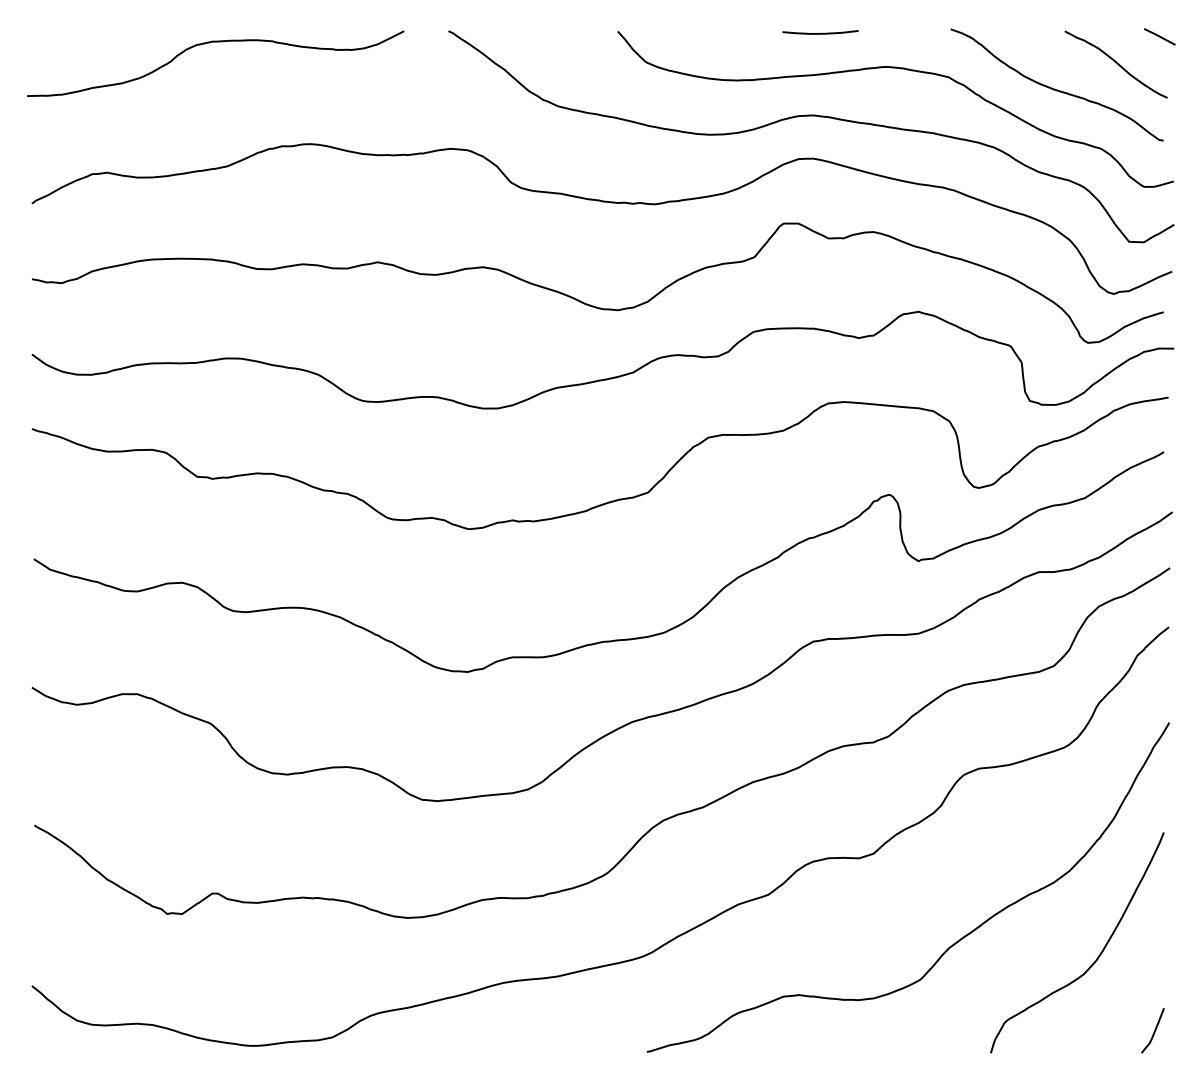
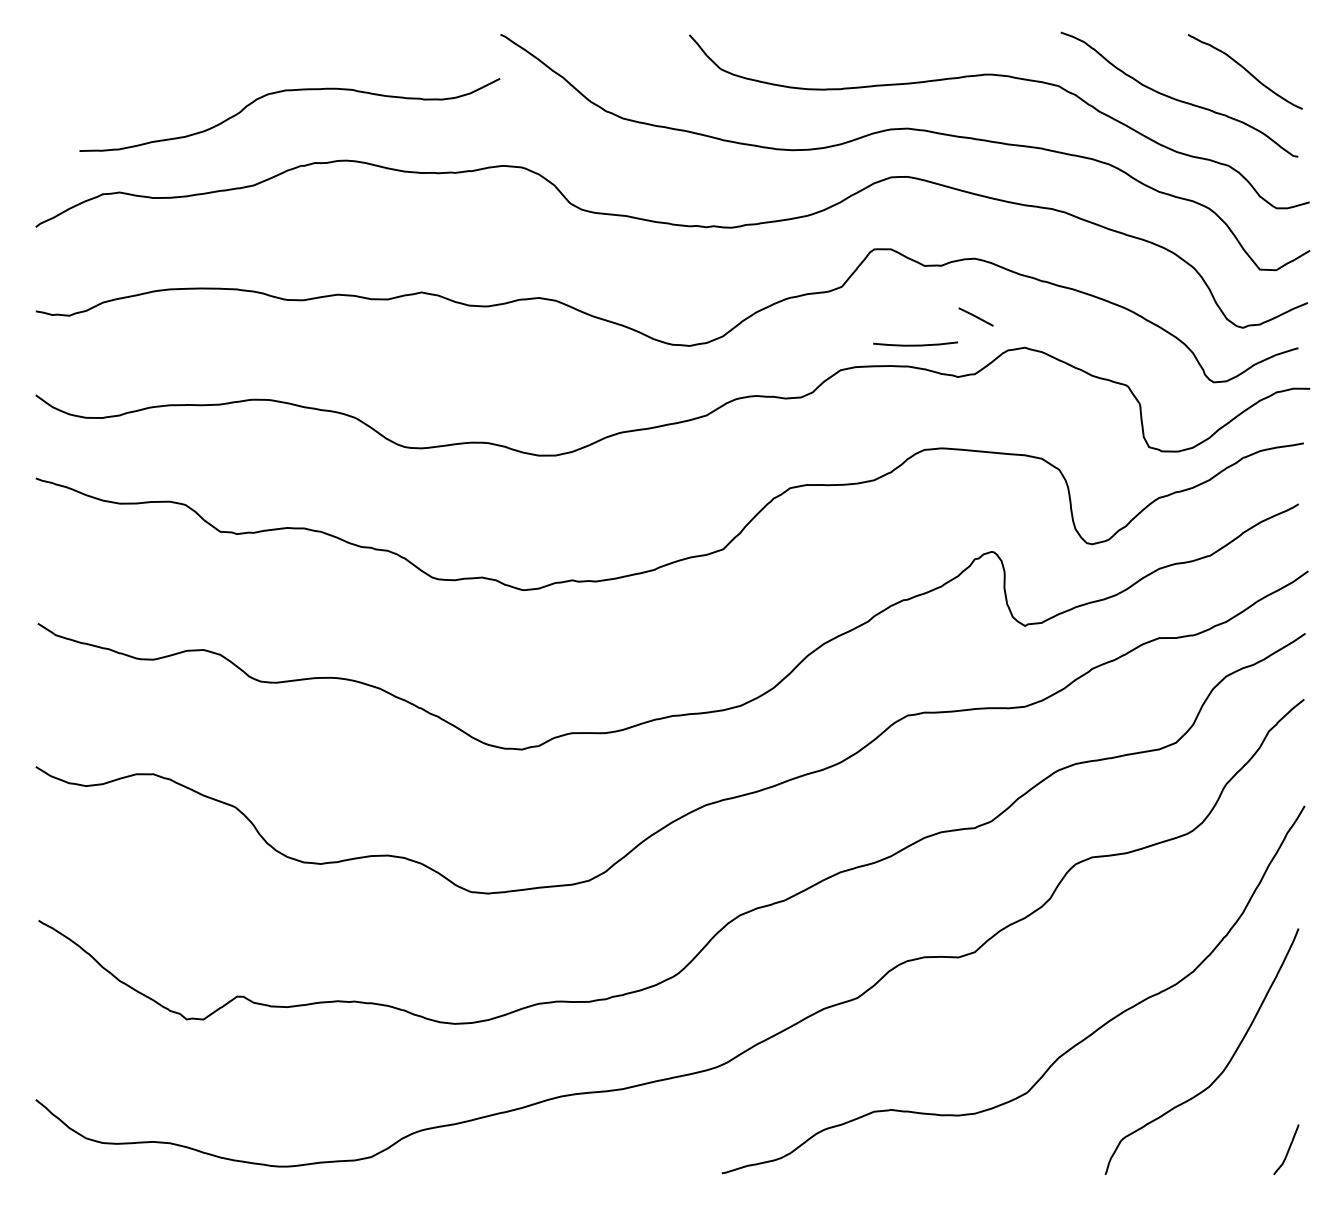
curve: (820, 32) -> (915, 344), moved
line: (1159, 36) -> (975, 316), moved
curve: (215, 42) -> (289, 91), moved

